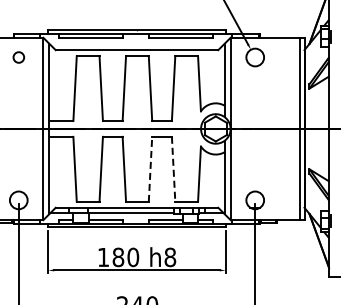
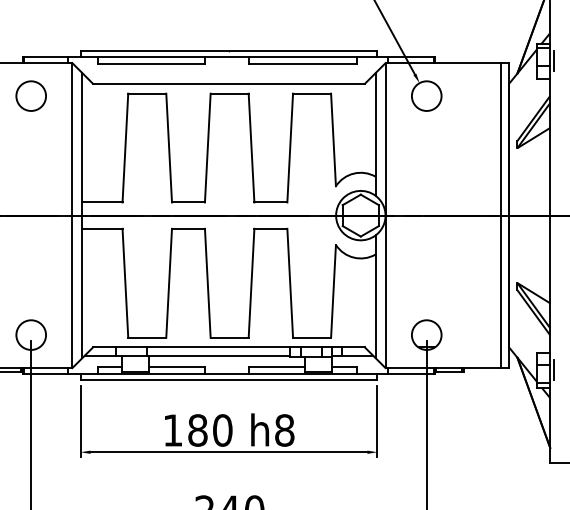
circle: (18, 57) -> (30, 96), size x1.67
line: (150, 169) -> (251, 283), dashed -> solid
line: (173, 169) -> (290, 283), dashed -> solid

